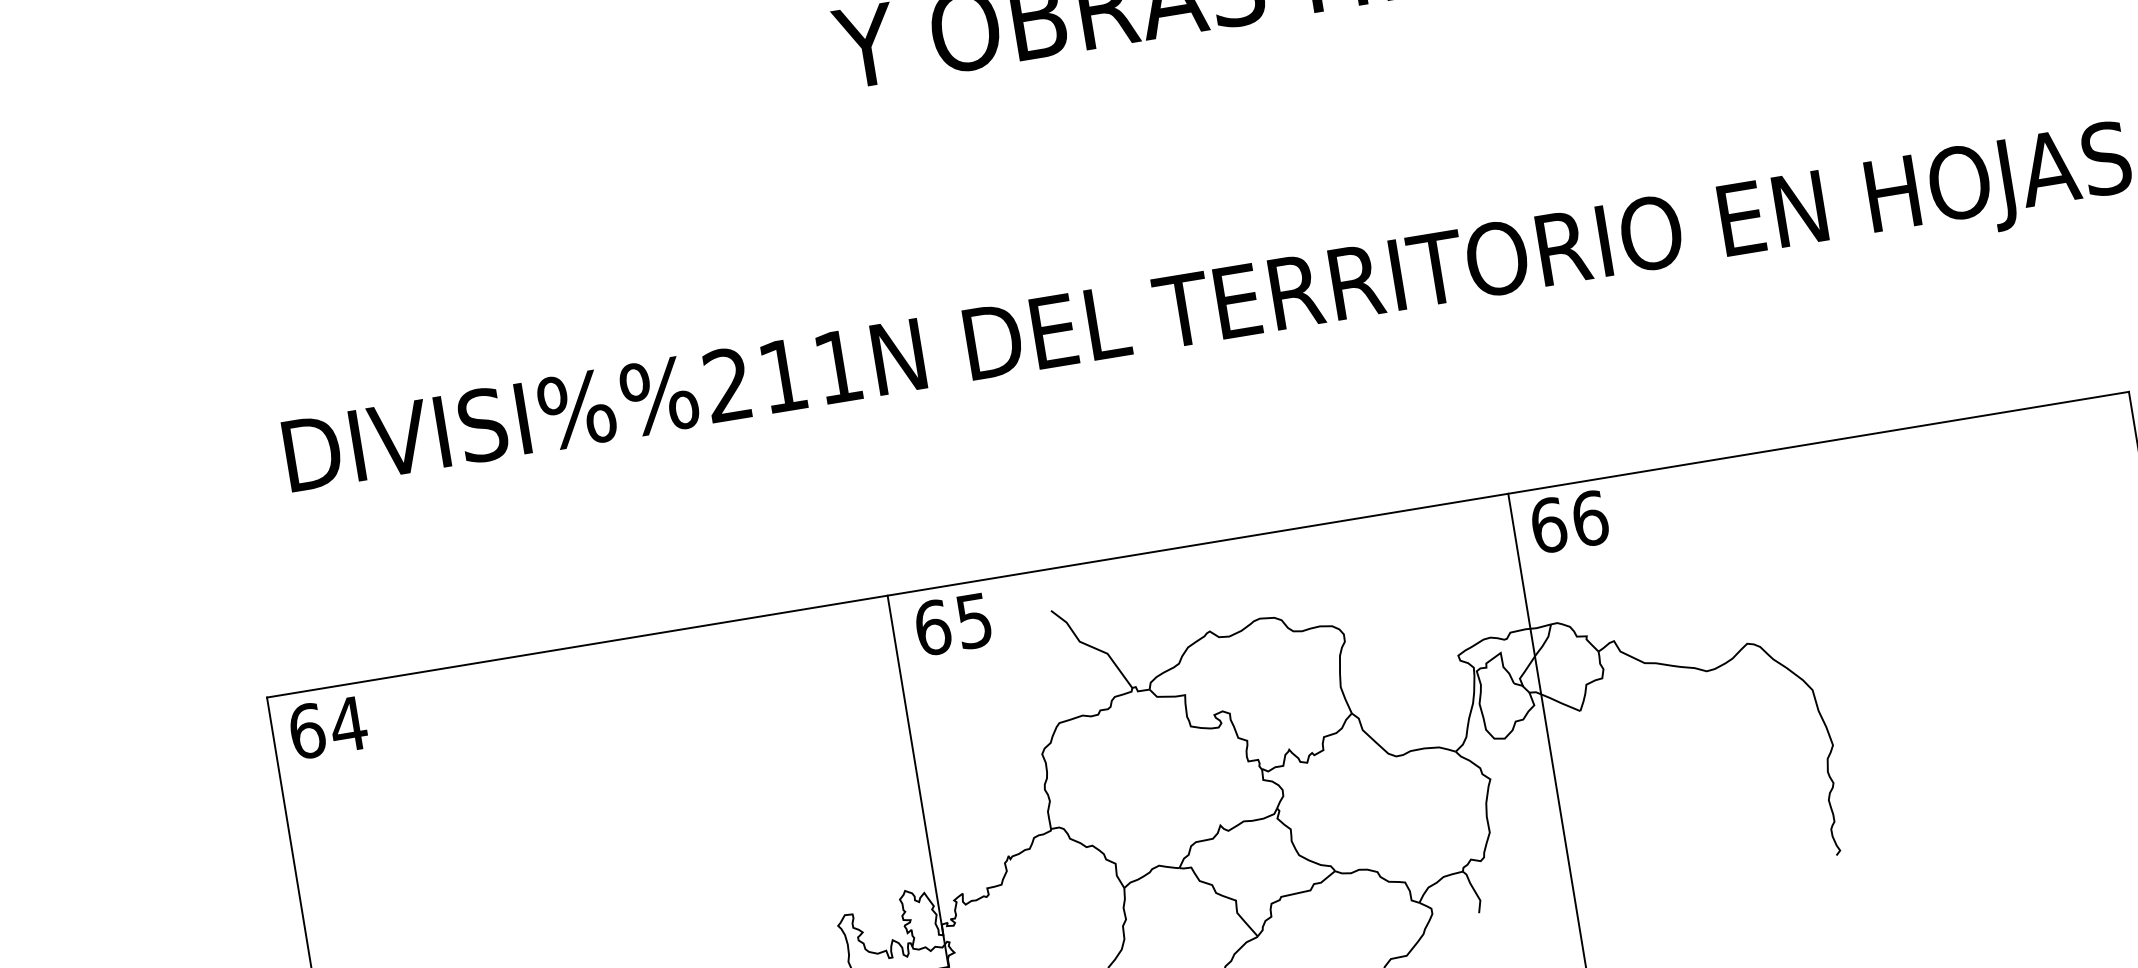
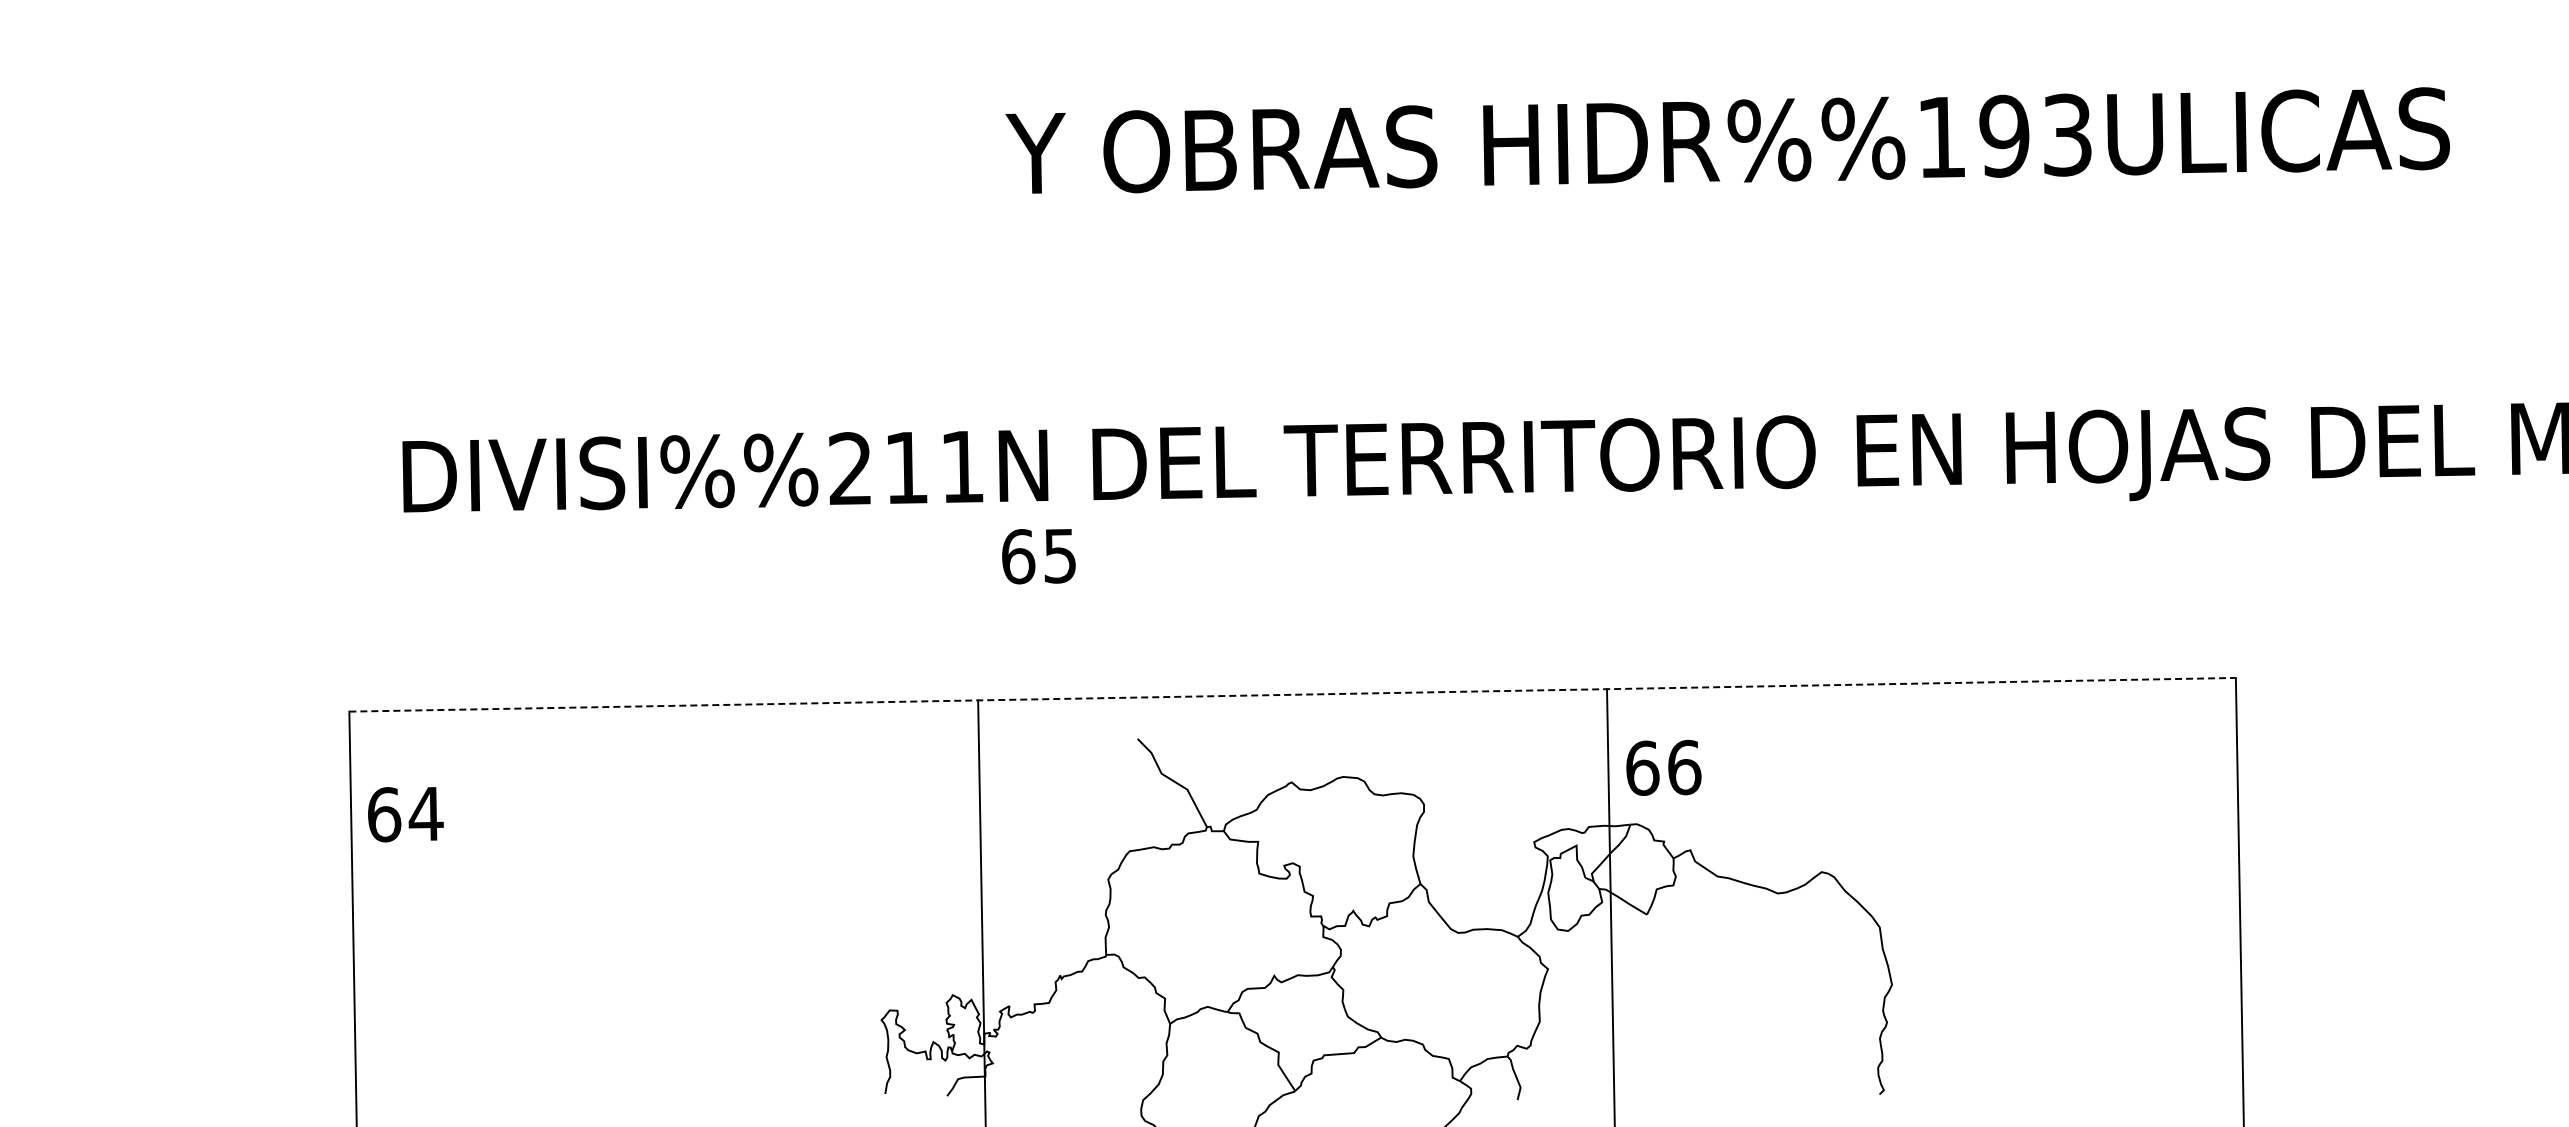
text: (1569, 521) -> (1663, 767), moved
line: (1198, 544) -> (1293, 694), solid -> dashed
text: (952, 624) -> (1038, 556), moved
text: (328, 727) -> (405, 814), moved

